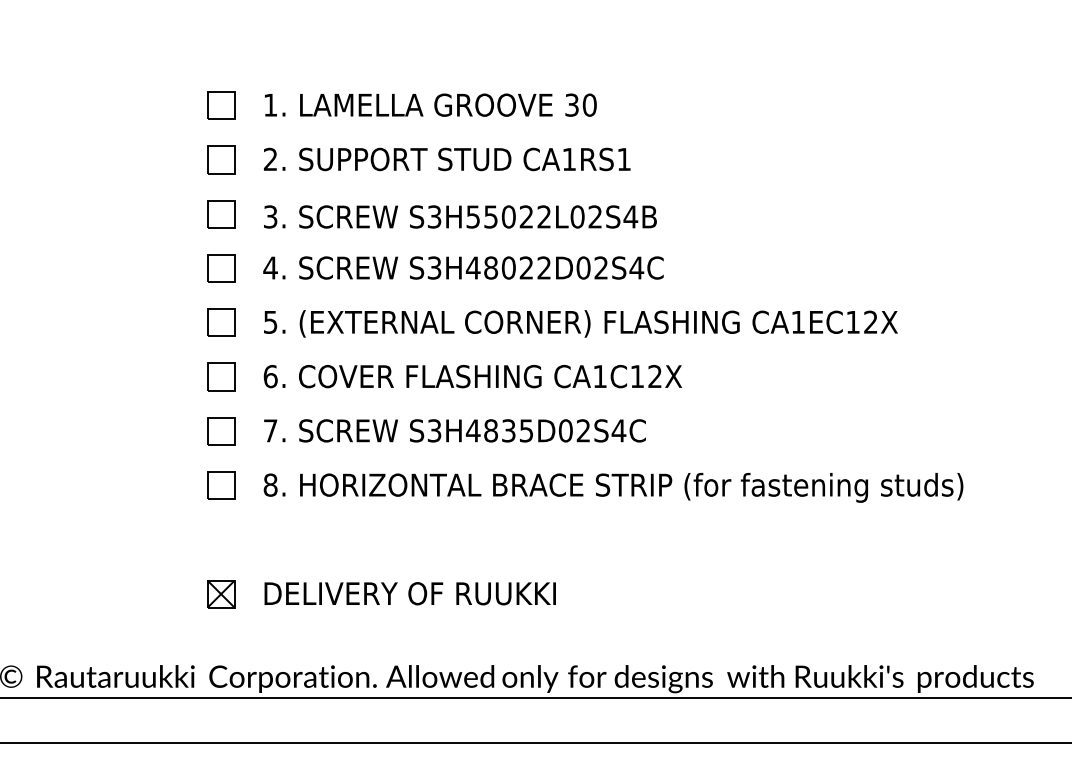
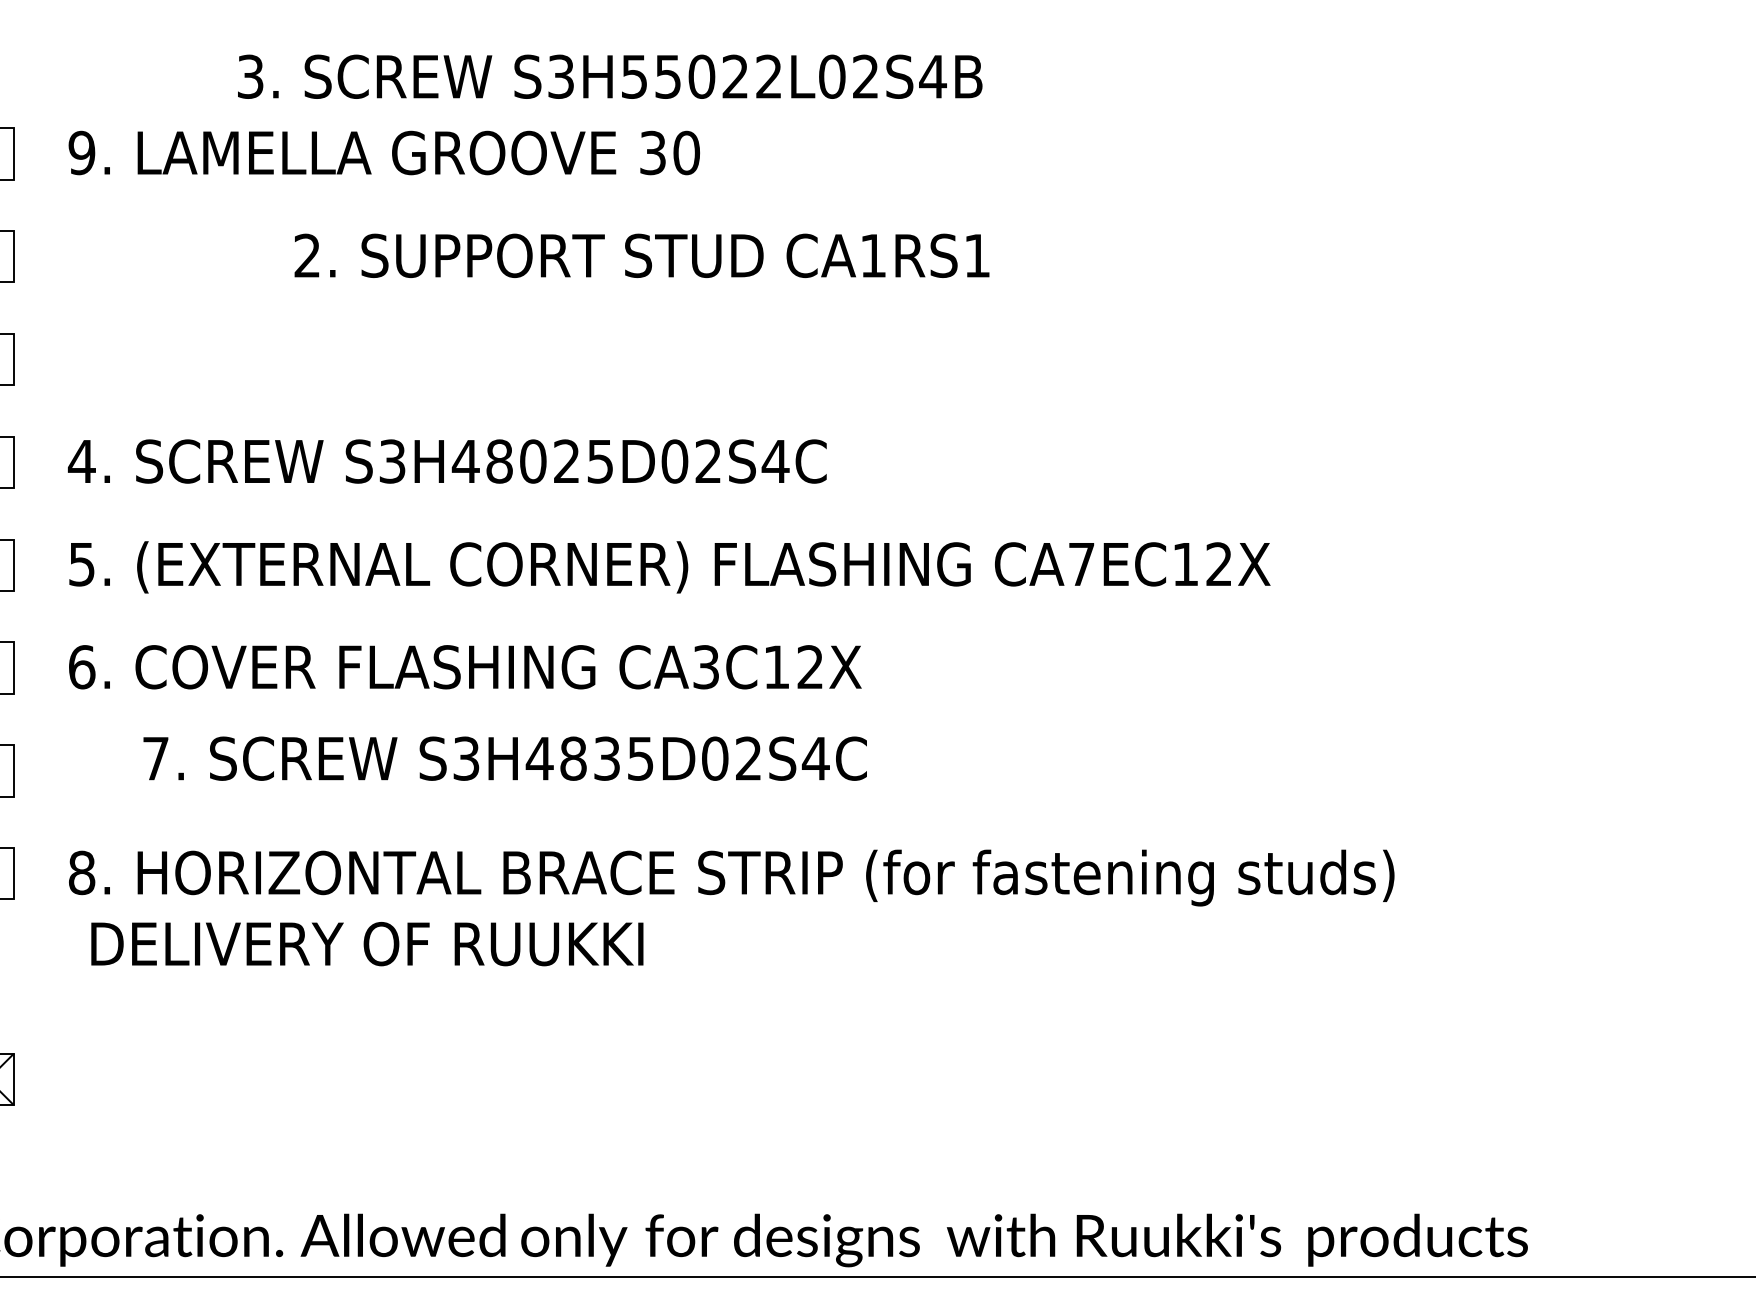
text: (270, 104) -> (81, 151), 1. -> 9.
text: (447, 159) -> (642, 255), moved
text: (460, 216) -> (610, 75), moved
text: (543, 267) -> (598, 460), S3H48022D02S4C -> S3H48025D02S4C
text: (797, 322) -> (1080, 564), CA1EC12X -> CA7EC12X
text: (599, 376) -> (705, 667), CA1C12X -> CA3C12X
text: (454, 430) -> (504, 757), moved
text: (409, 593) -> (365, 943), moved

